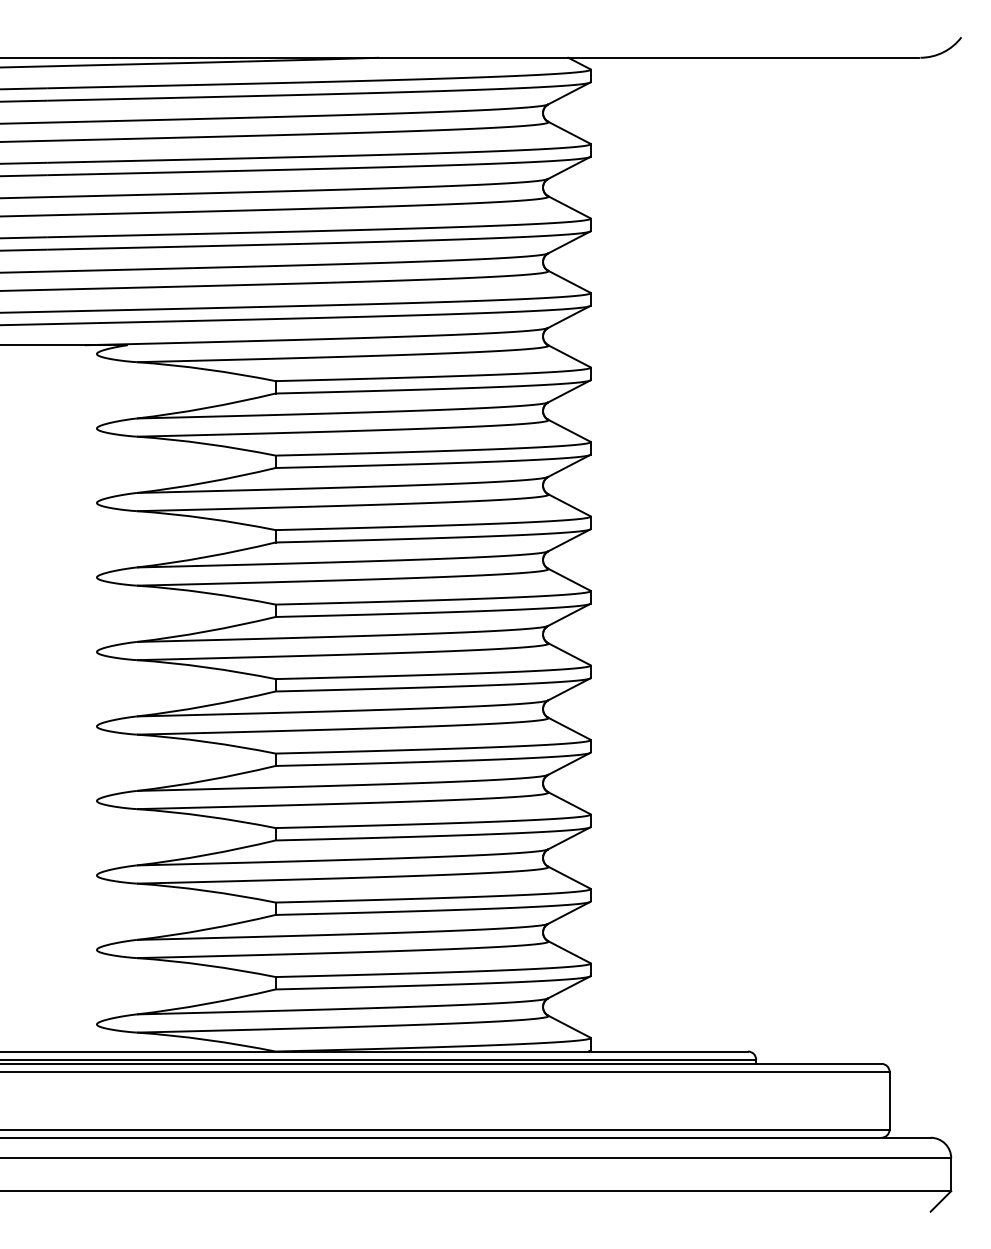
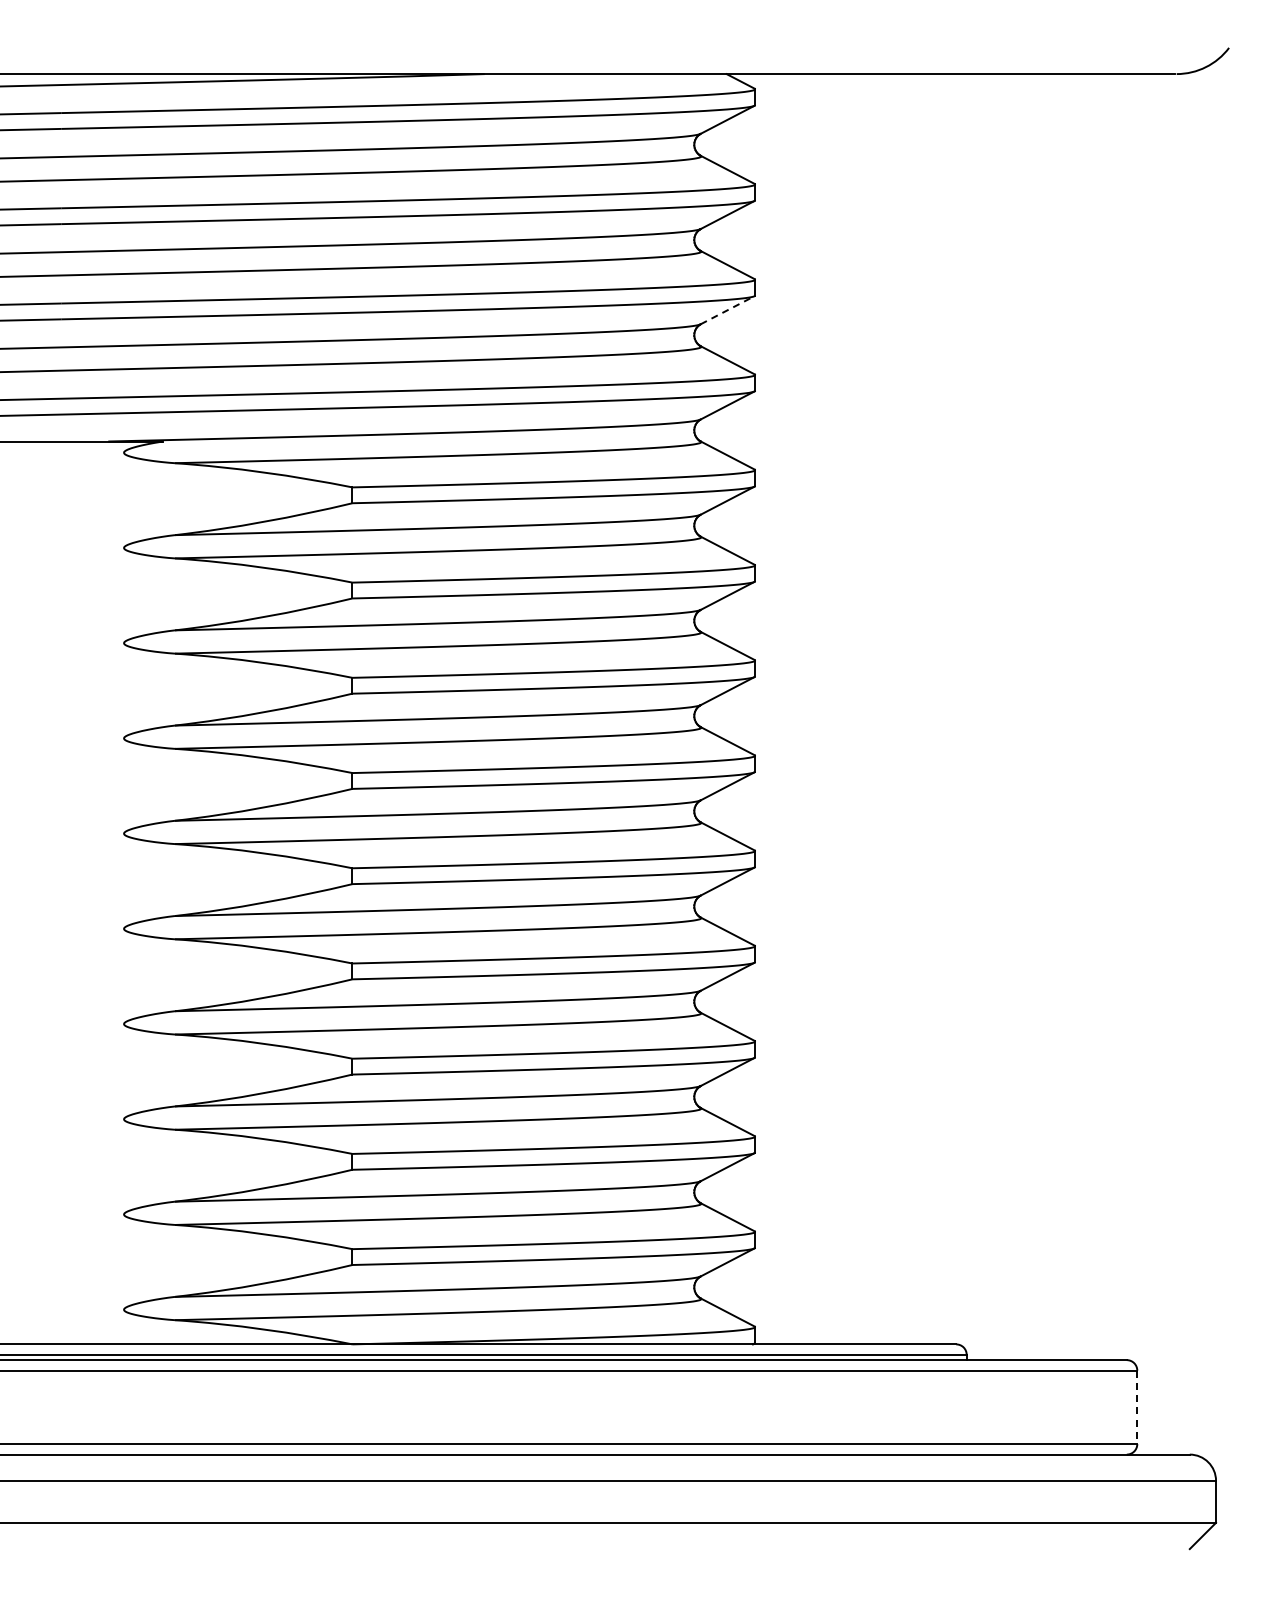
line: (569, 242) -> (728, 310), solid -> dashed
line: (889, 1100) -> (1137, 1407), solid -> dashed

